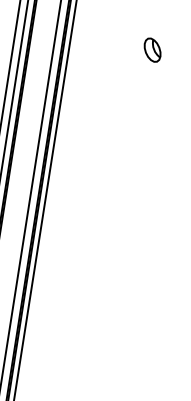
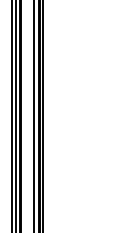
part: (152, 50) -> (89, 25), removed

